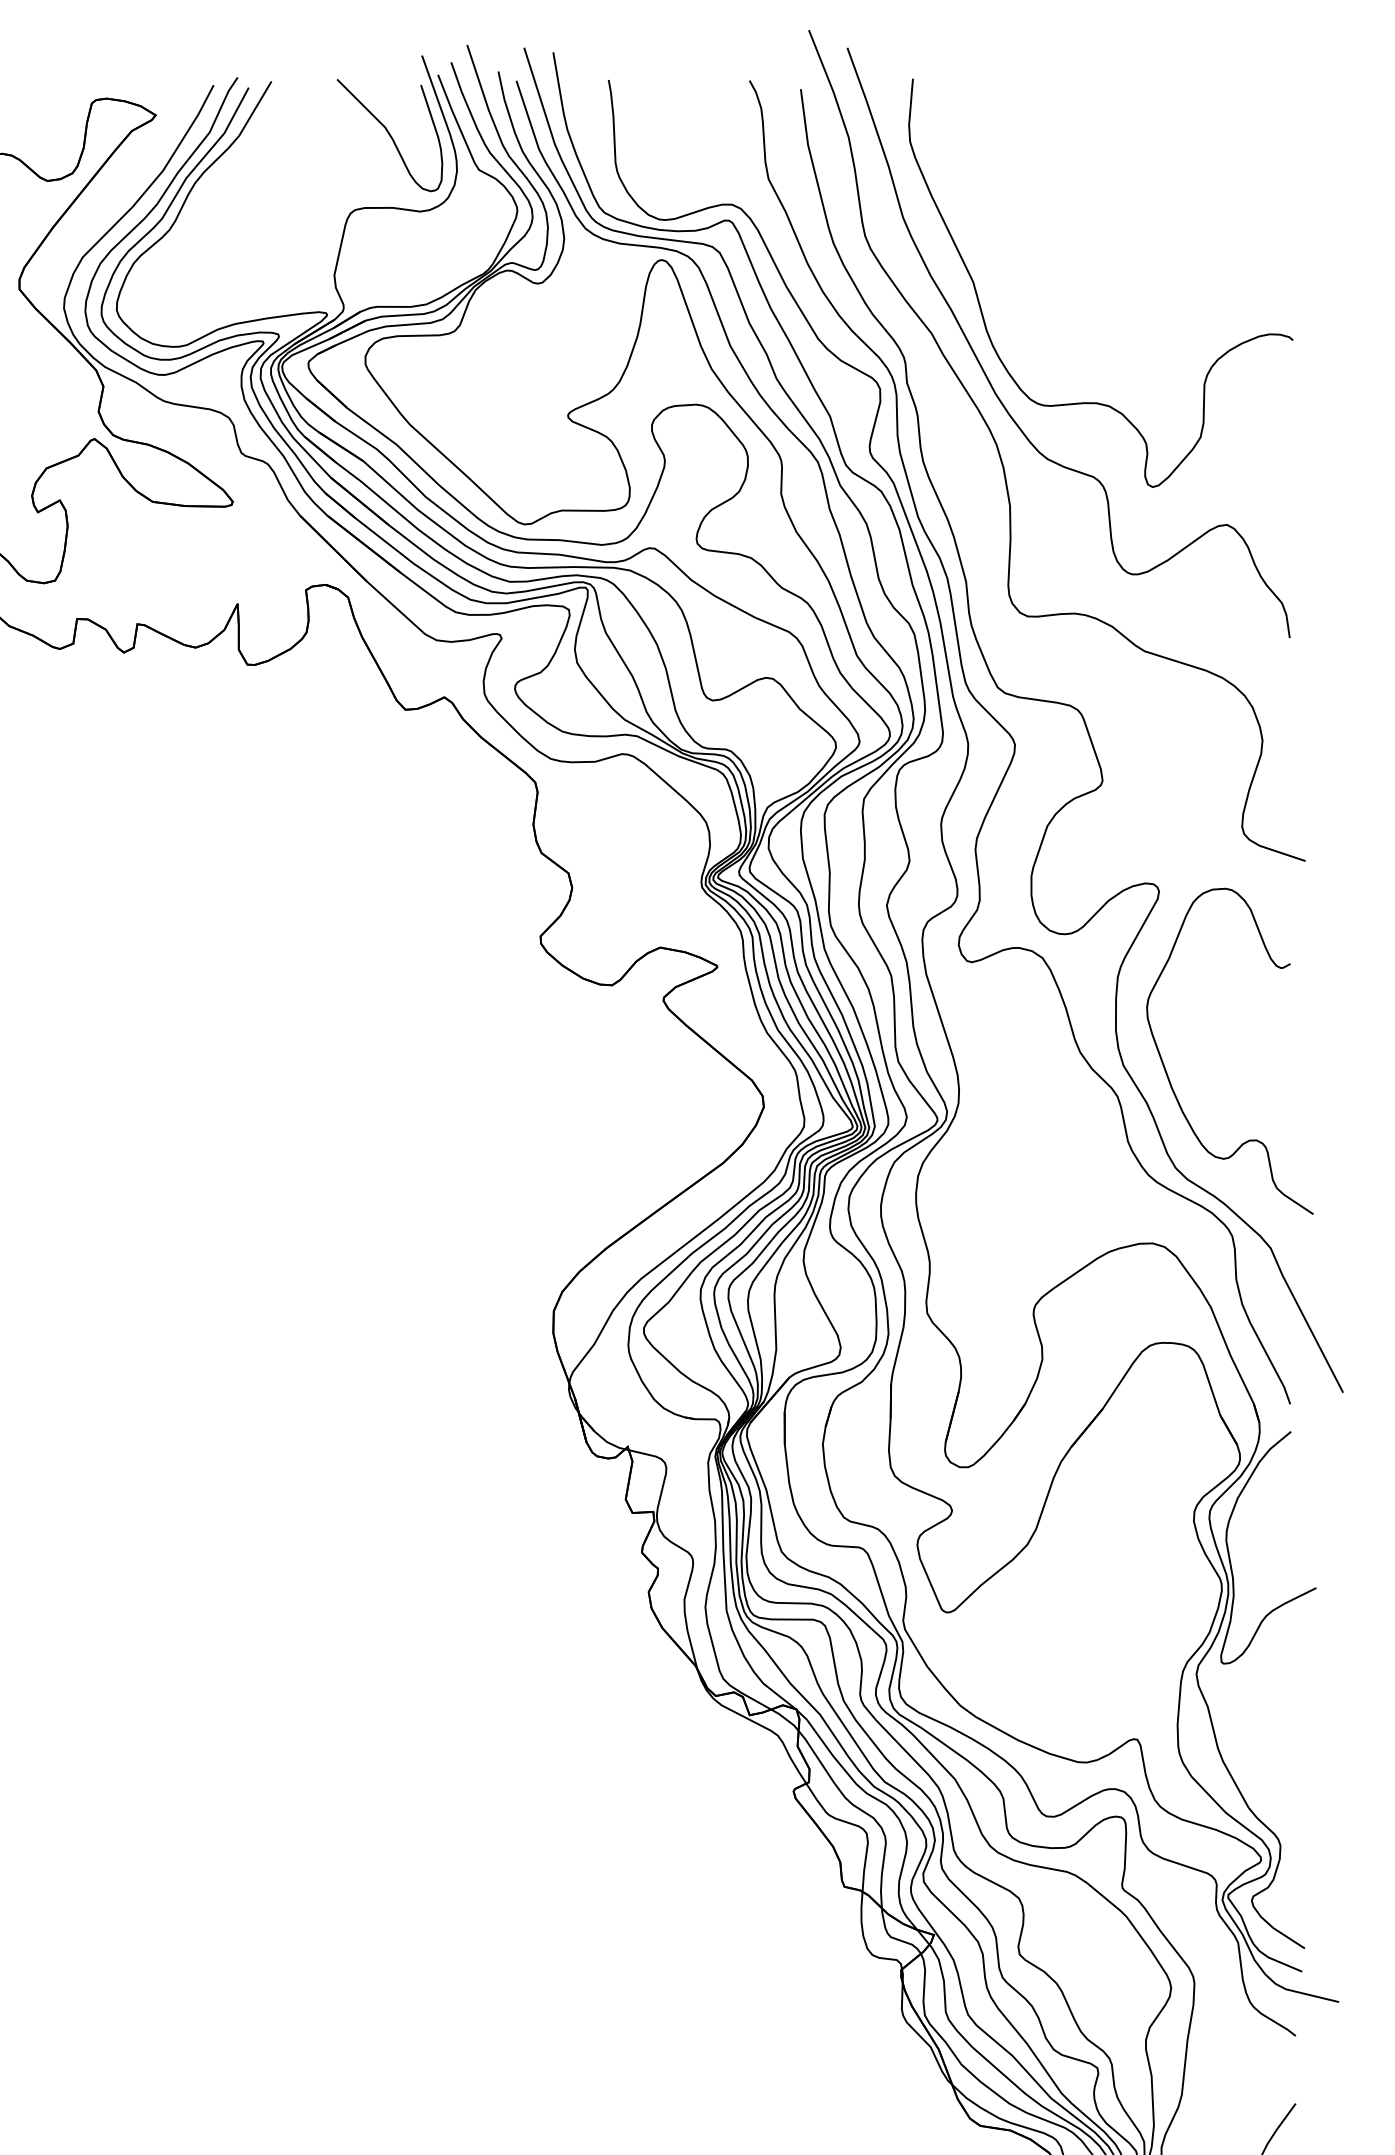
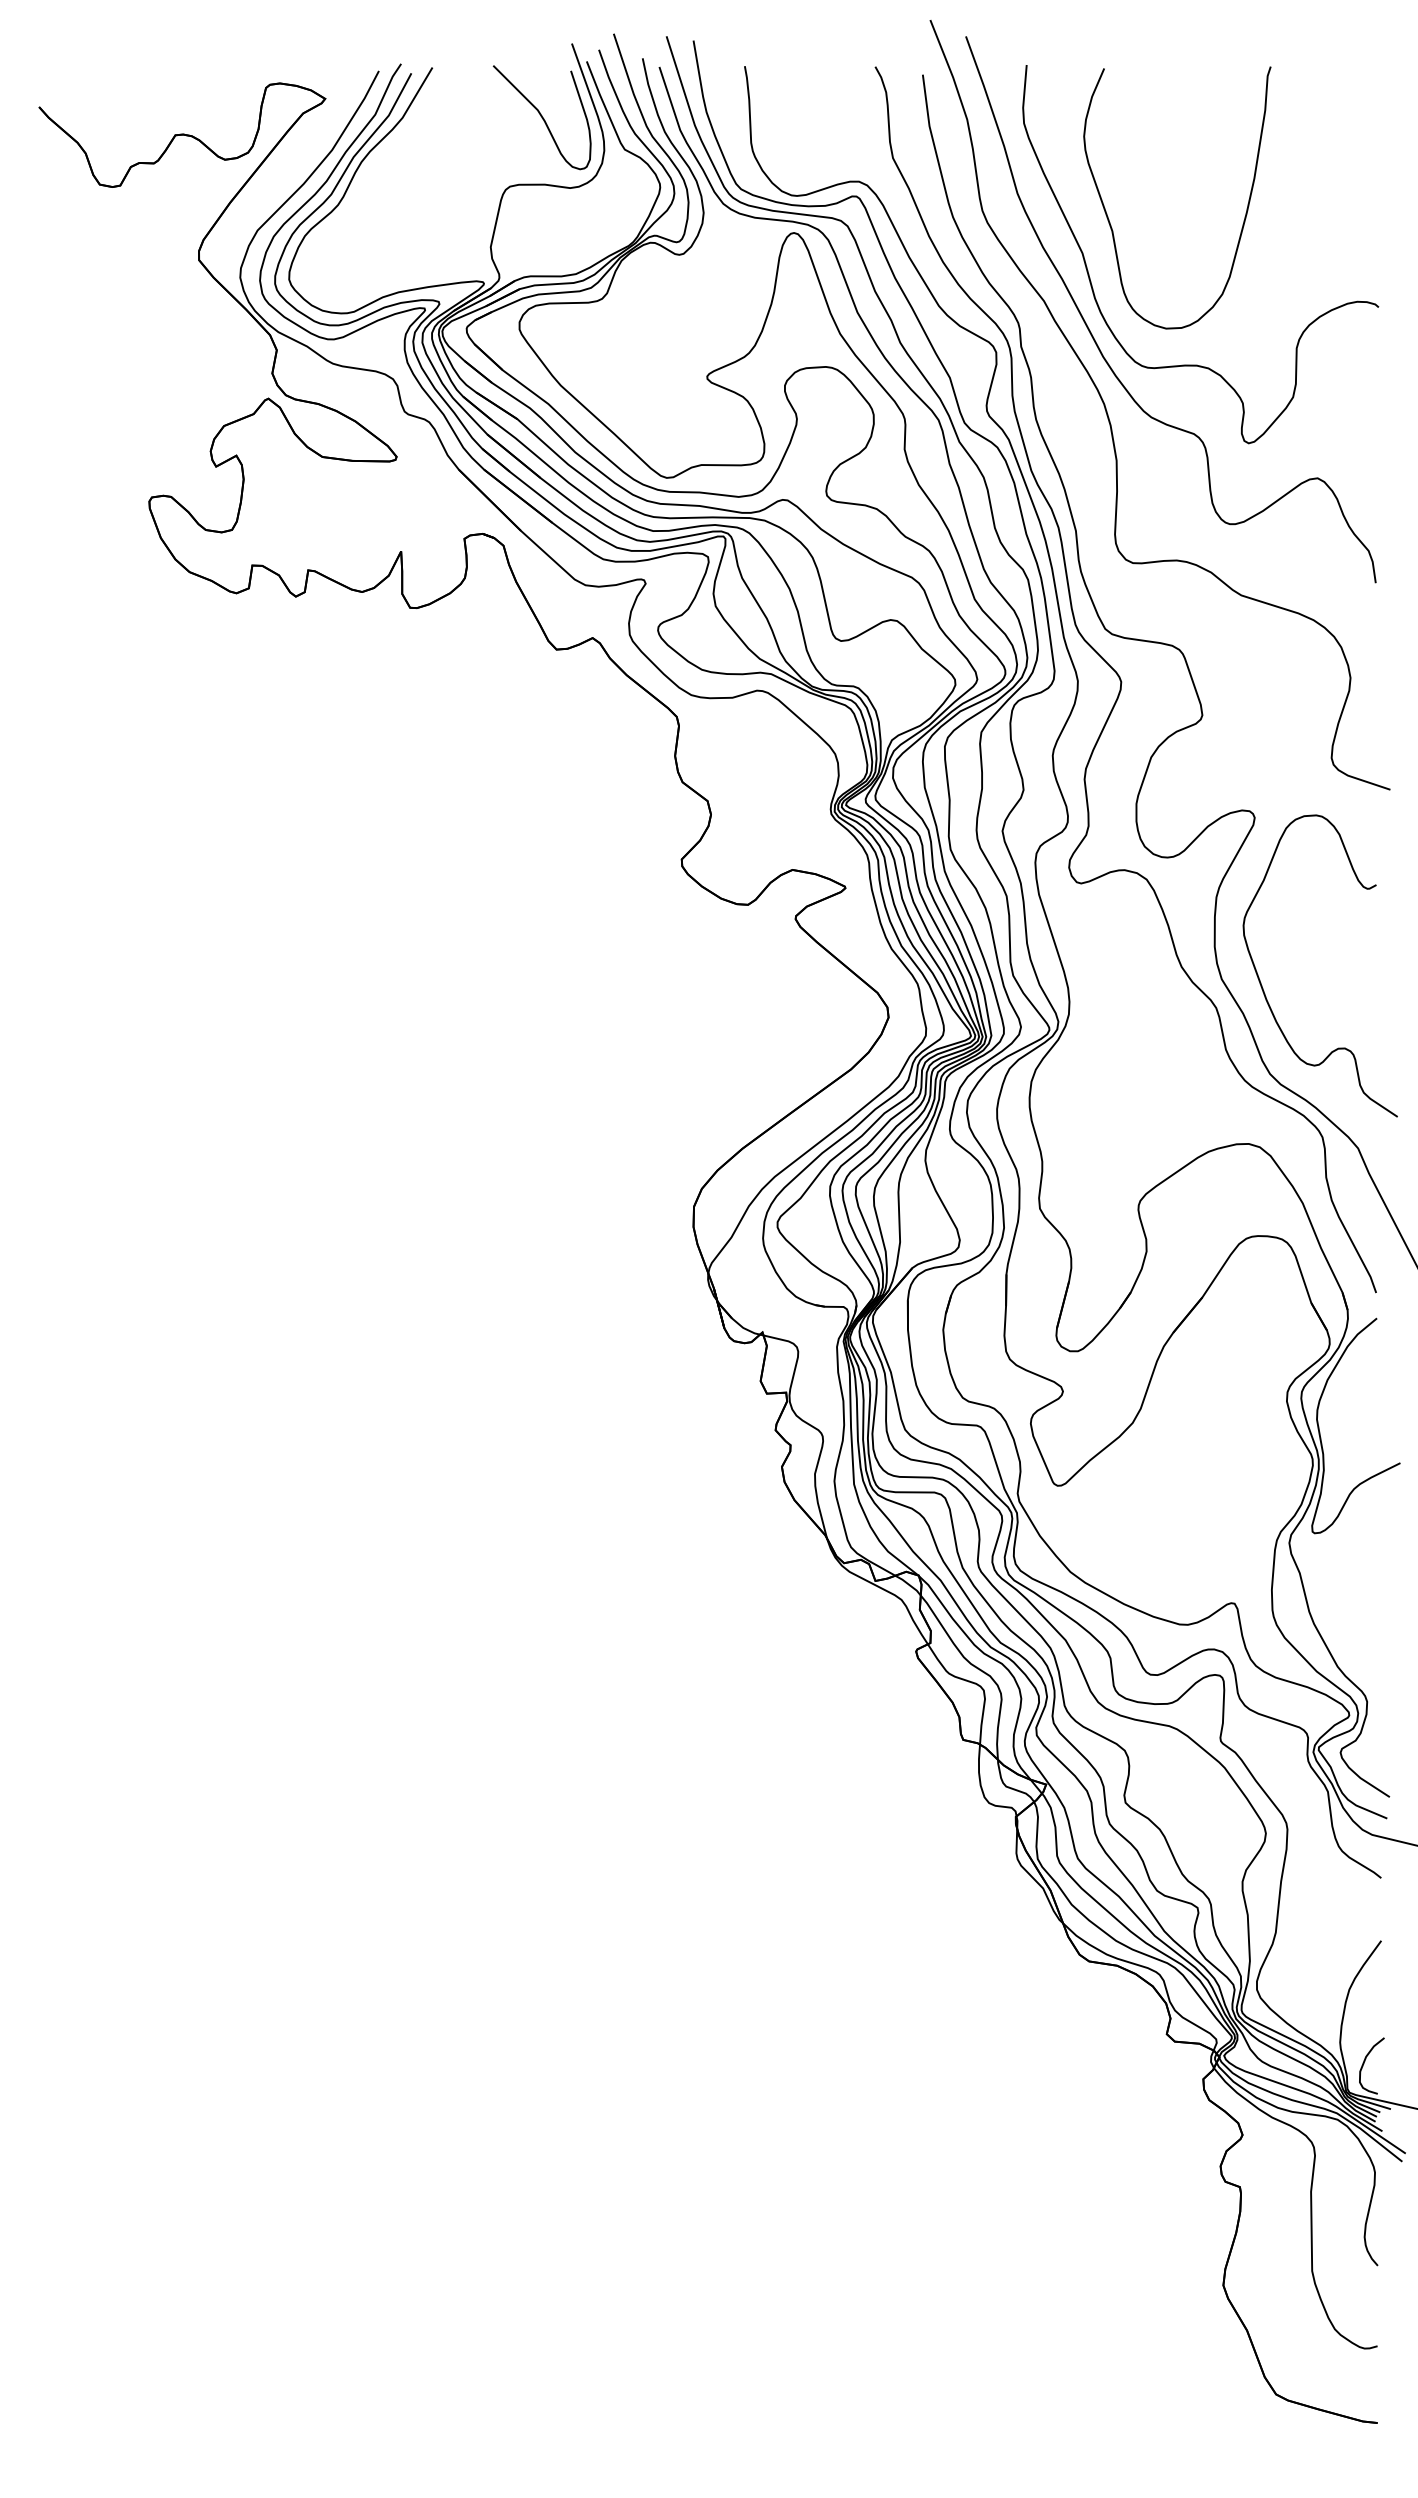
curve: (1148, 242) -> (1244, 216), added

